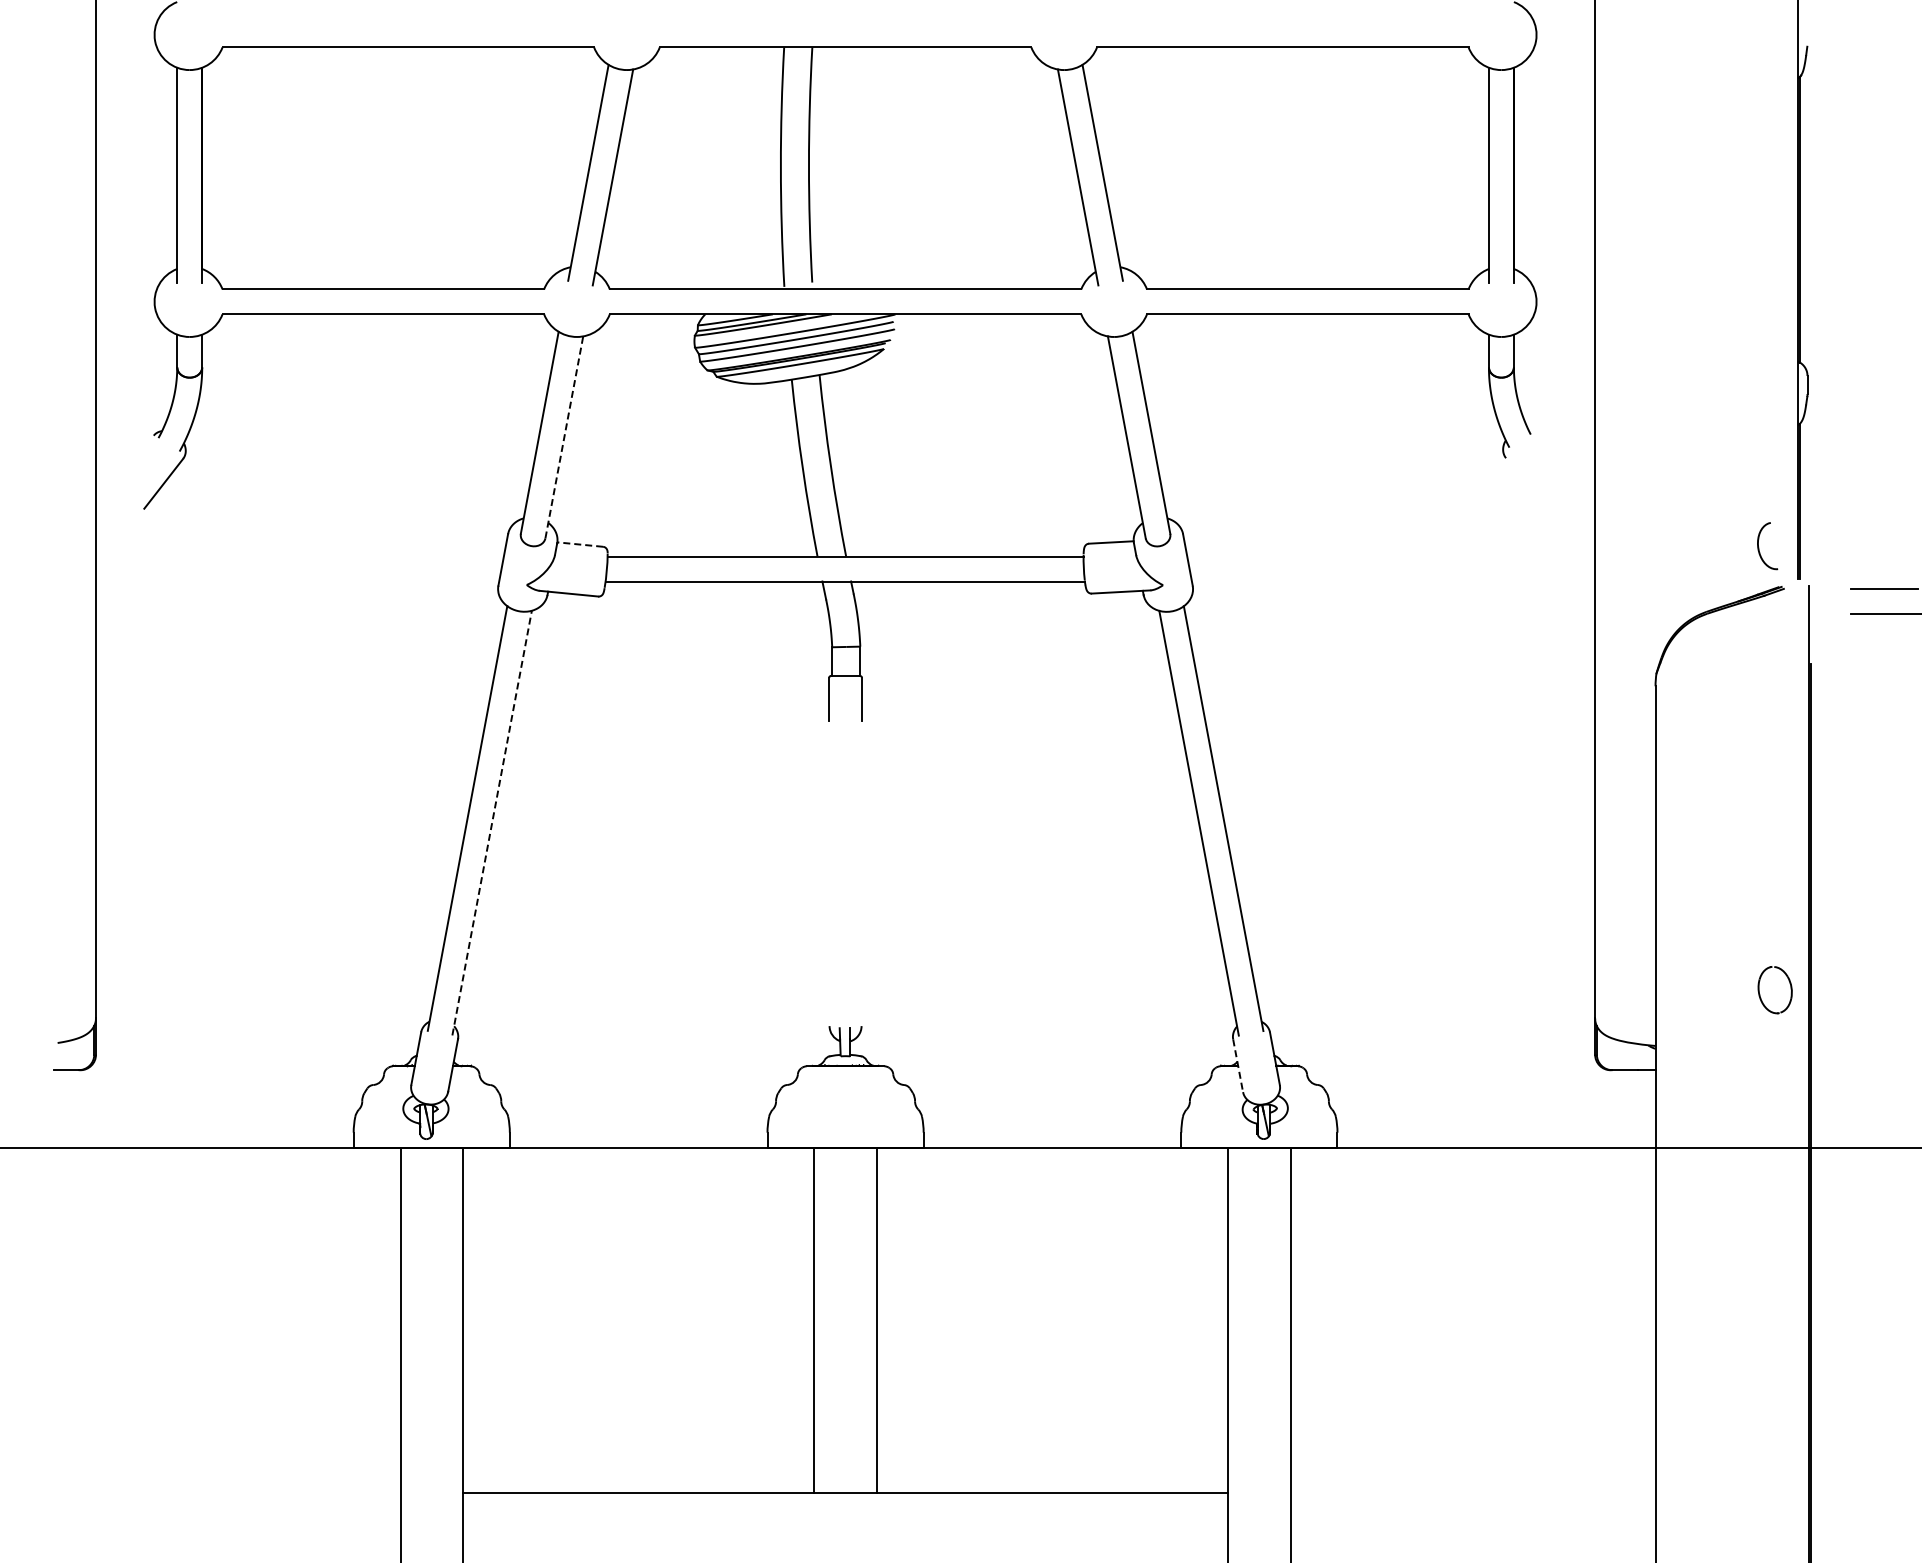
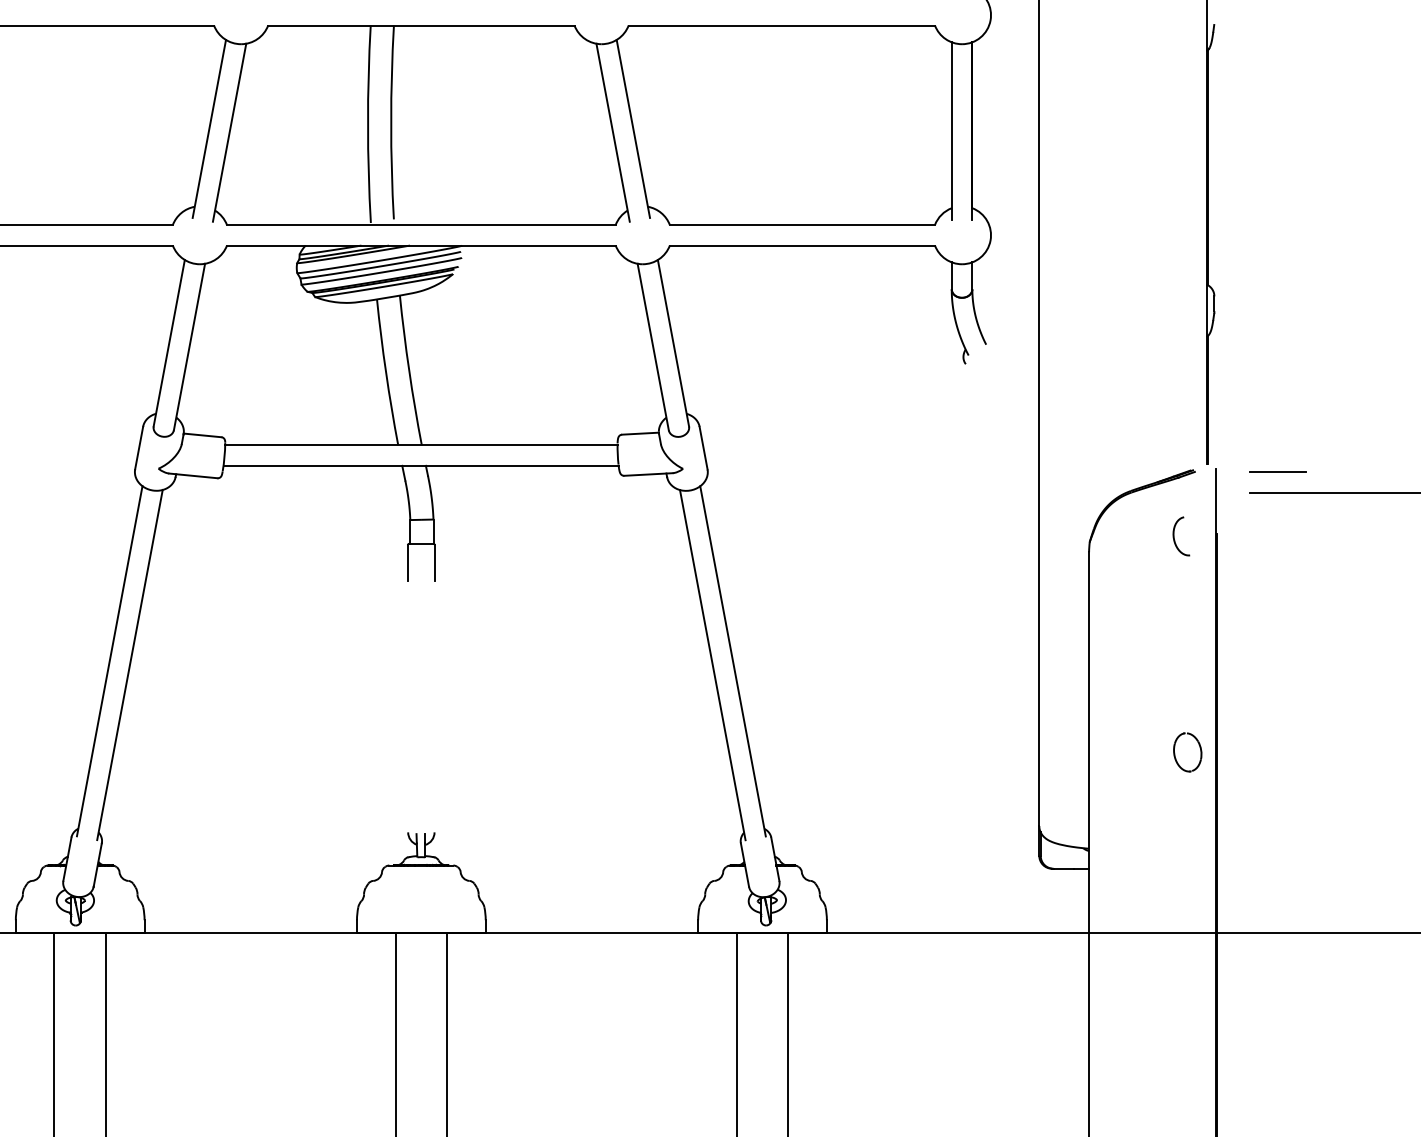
line: (564, 437) -> (189, 347), dashed -> solid
line: (579, 544) -> (202, 435), dashed -> solid
curve: (1759, 547) -> (1174, 537), moved
line: (492, 822) -> (130, 664), dashed -> solid
part: (1760, 994) -> (1175, 756), moved
line: (1238, 1065) -> (745, 864), dashed -> solid

